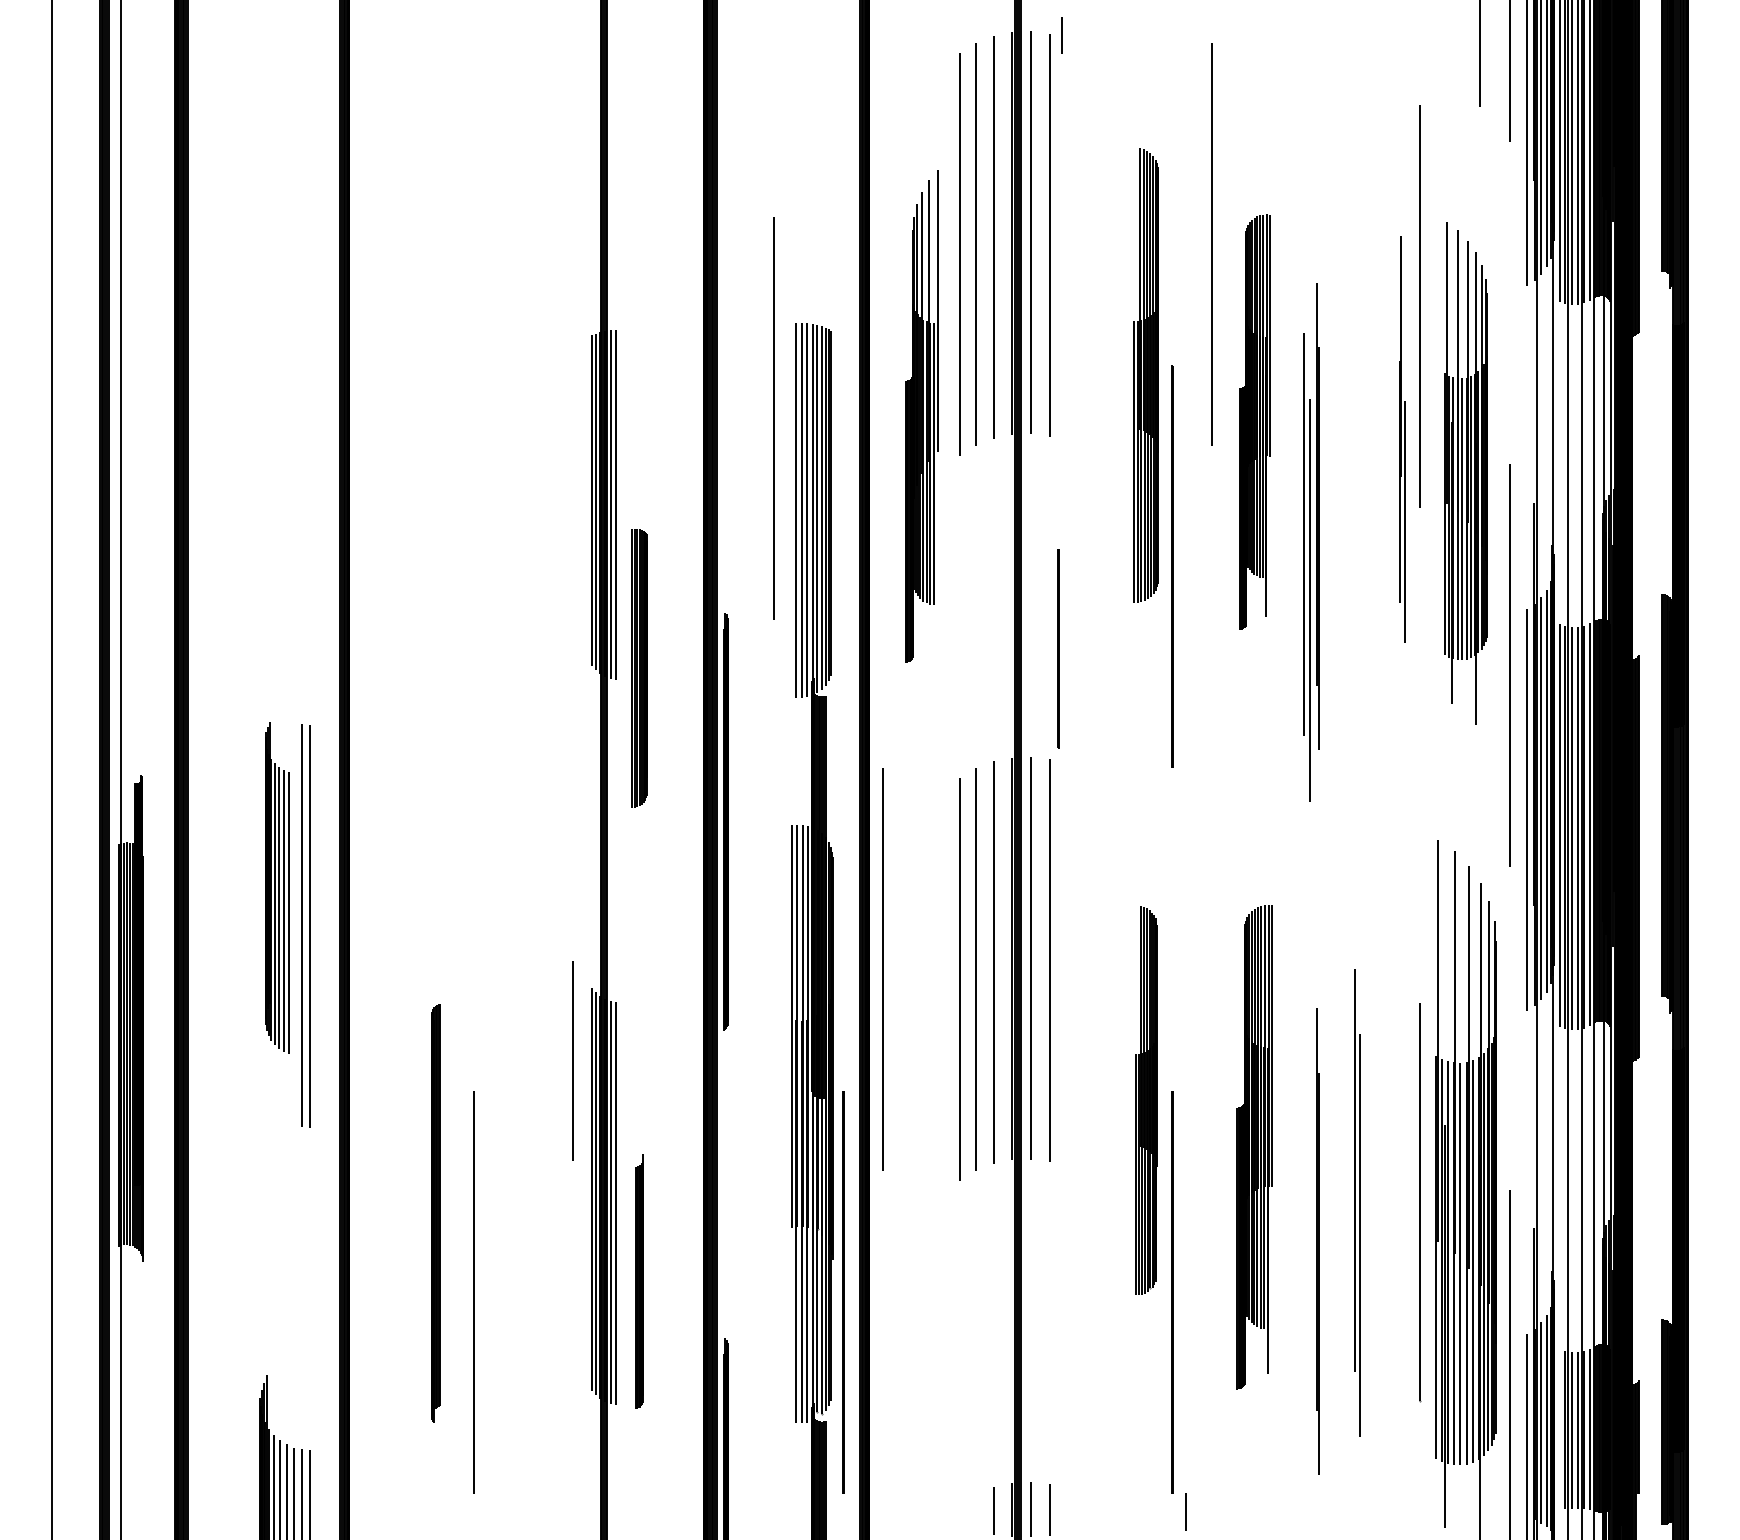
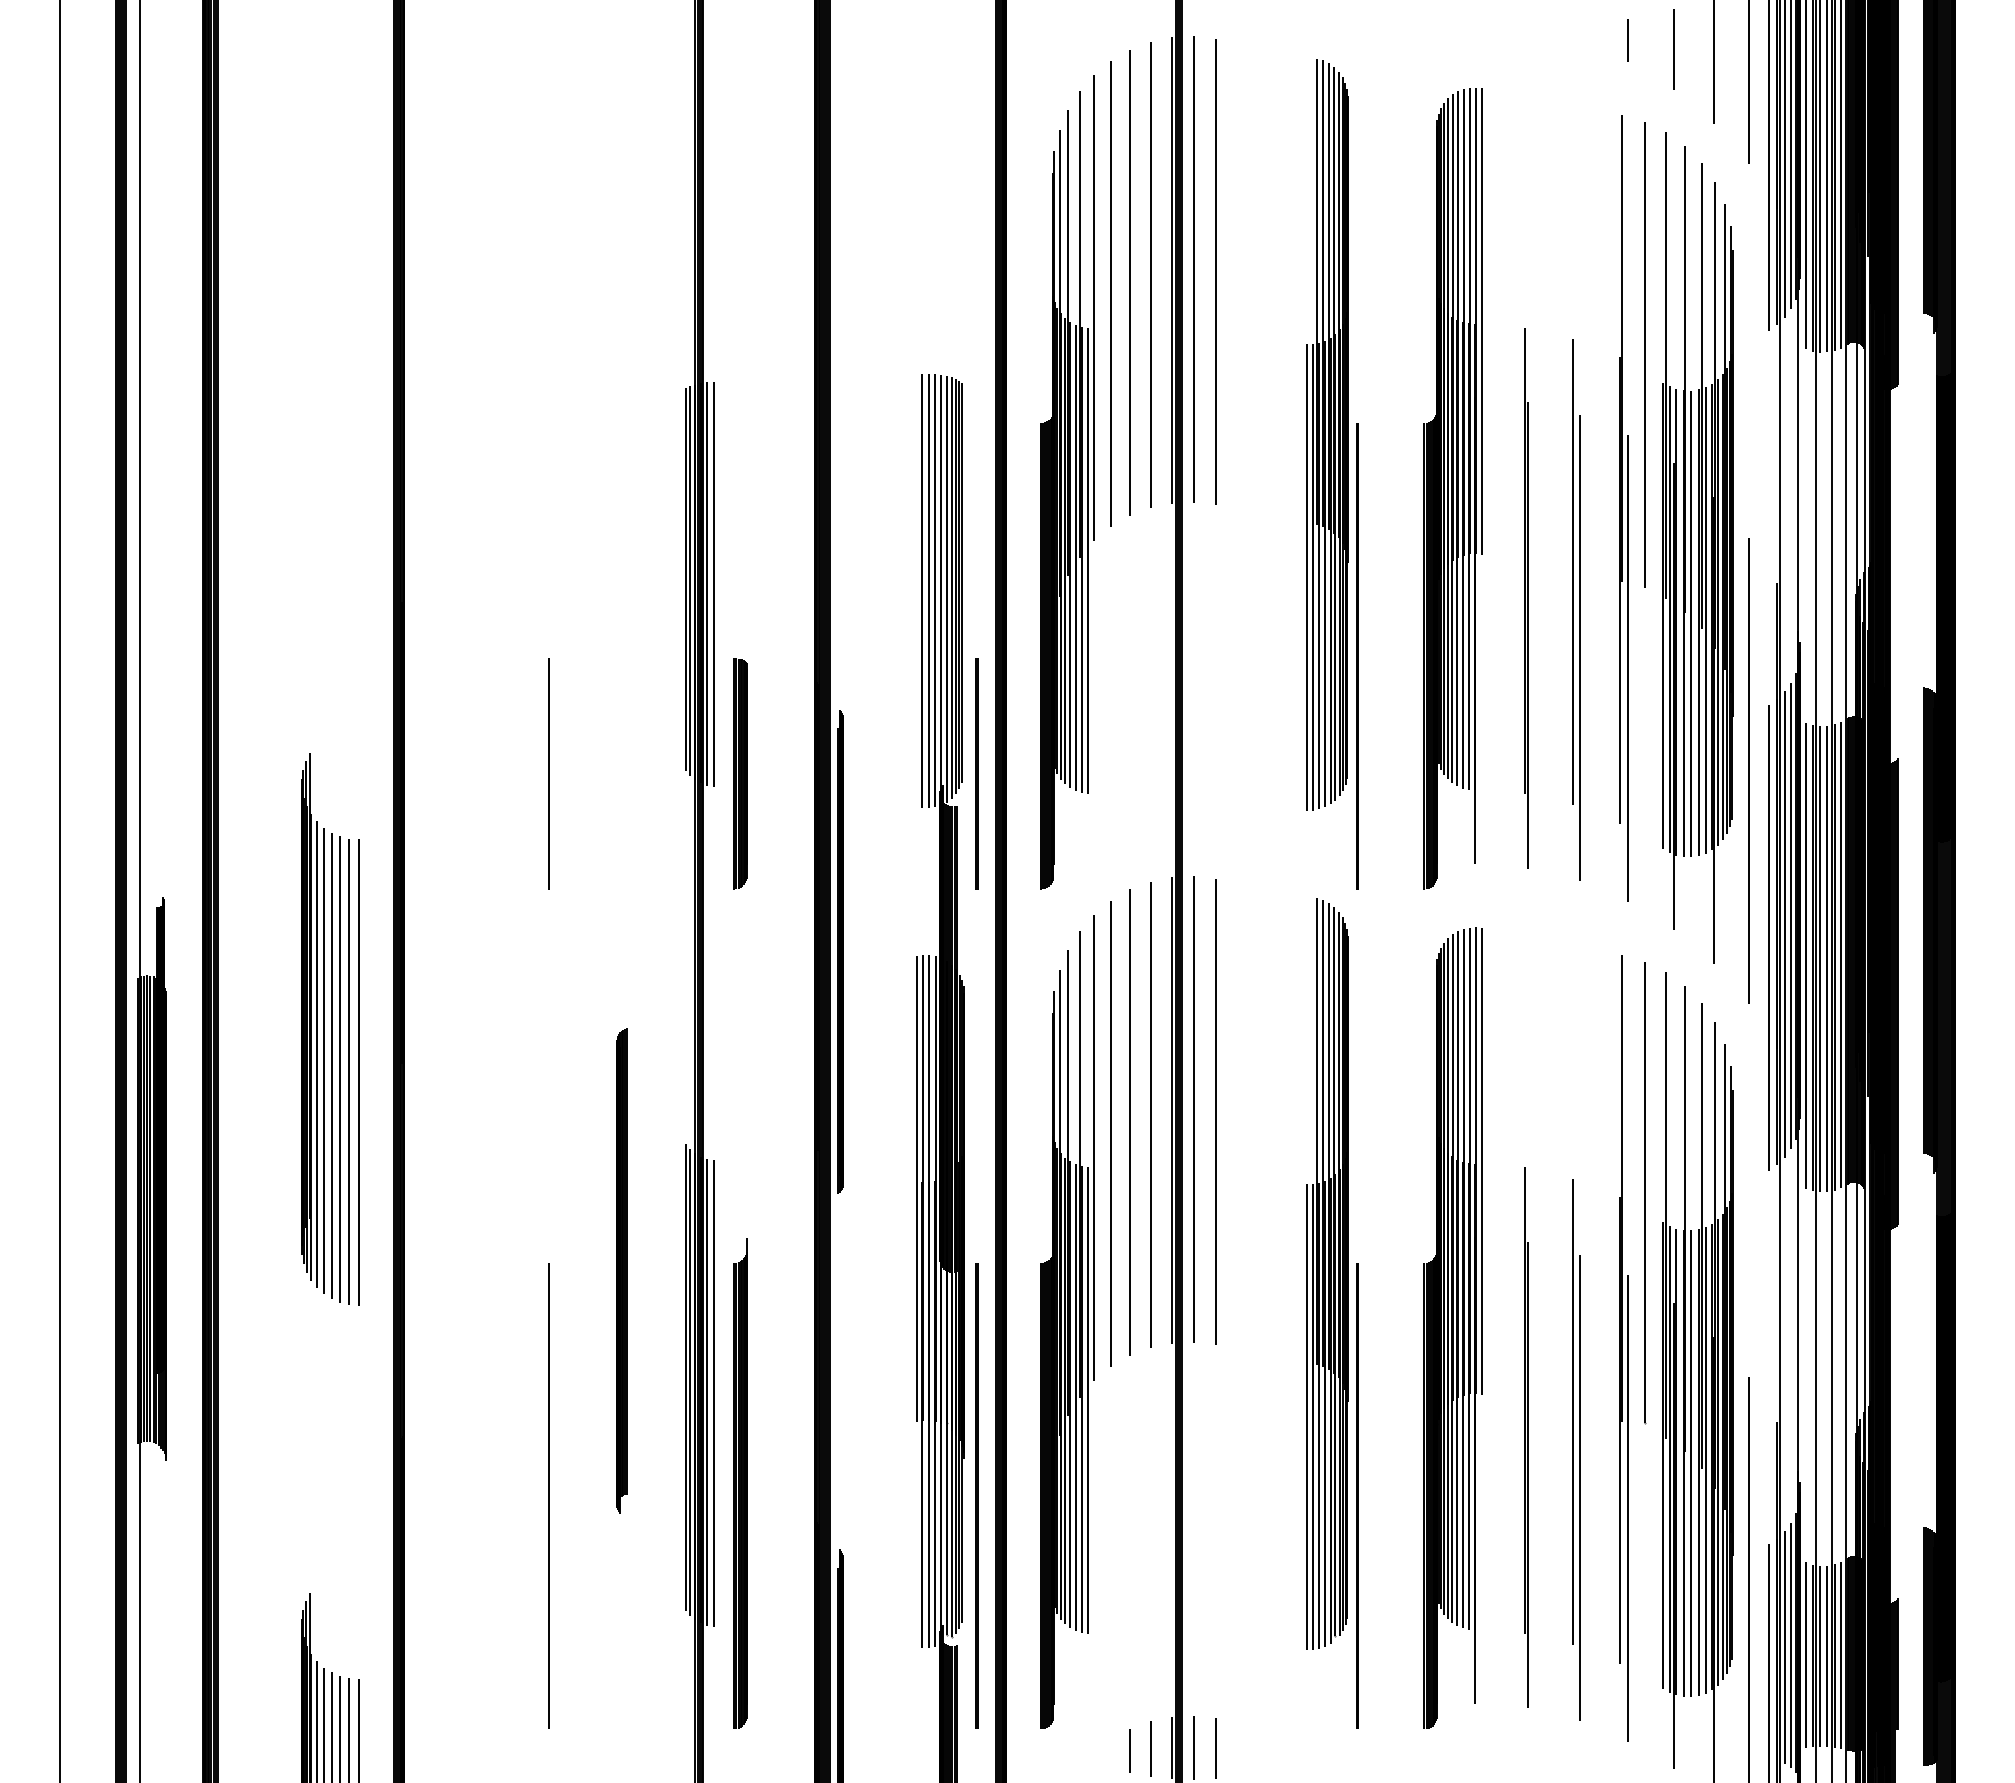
line: (1060, 35) -> (1627, 40), moved
line: (1445, 42) -> (1673, 48), added
line: (1211, 244) -> (1402, 282), removed
part: (1146, 375) -> (1327, 434), size x1.43
part: (921, 416) -> (1067, 482), size x1.43
line: (773, 418) -> (895, 484), removed
part: (1254, 422) -> (1452, 488), size x1.67
part: (1401, 439) -> (1623, 508), size x1.67
part: (1465, 472) -> (1697, 547), size x1.43
part: (1306, 567) -> (1576, 609), moved
line: (1058, 648) -> (976, 773), moved
part: (639, 668) -> (740, 773), size x0.71
part: (276, 887) -> (320, 1027), size x1.43
line: (882, 969) -> (1021, 1122), removed
line: (572, 1060) -> (548, 773), moved
part: (1146, 1099) -> (1327, 1273), size x1.67
part: (921, 1141) -> (1067, 1321), added
part: (1254, 1146) -> (1452, 1327), size x1.43
part: (1401, 1164) -> (1623, 1348), added
part: (1357, 1202) -> (1576, 1449), moved
line: (1420, 1203) -> (1645, 1193), moved
part: (435, 1212) -> (621, 1270), moved
part: (639, 1281) -> (740, 1483), size x1.67
line: (1559, 1429) -> (1806, 1655), added
line: (1185, 1511) -> (1129, 1750), moved

